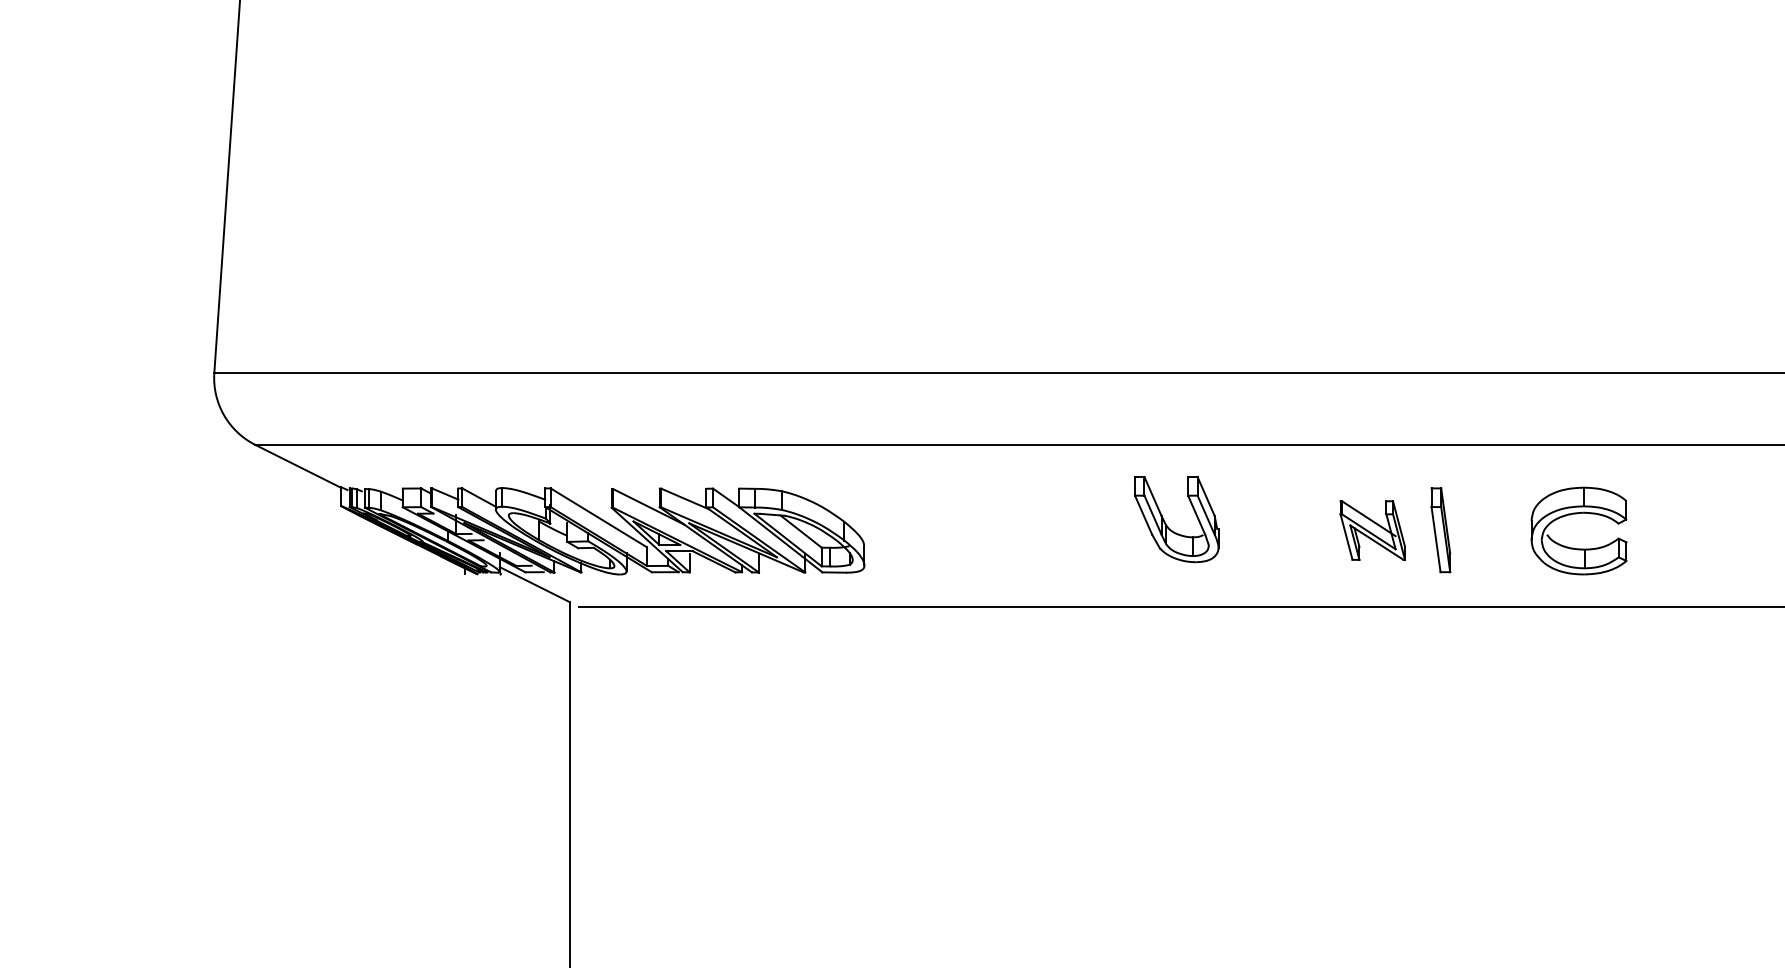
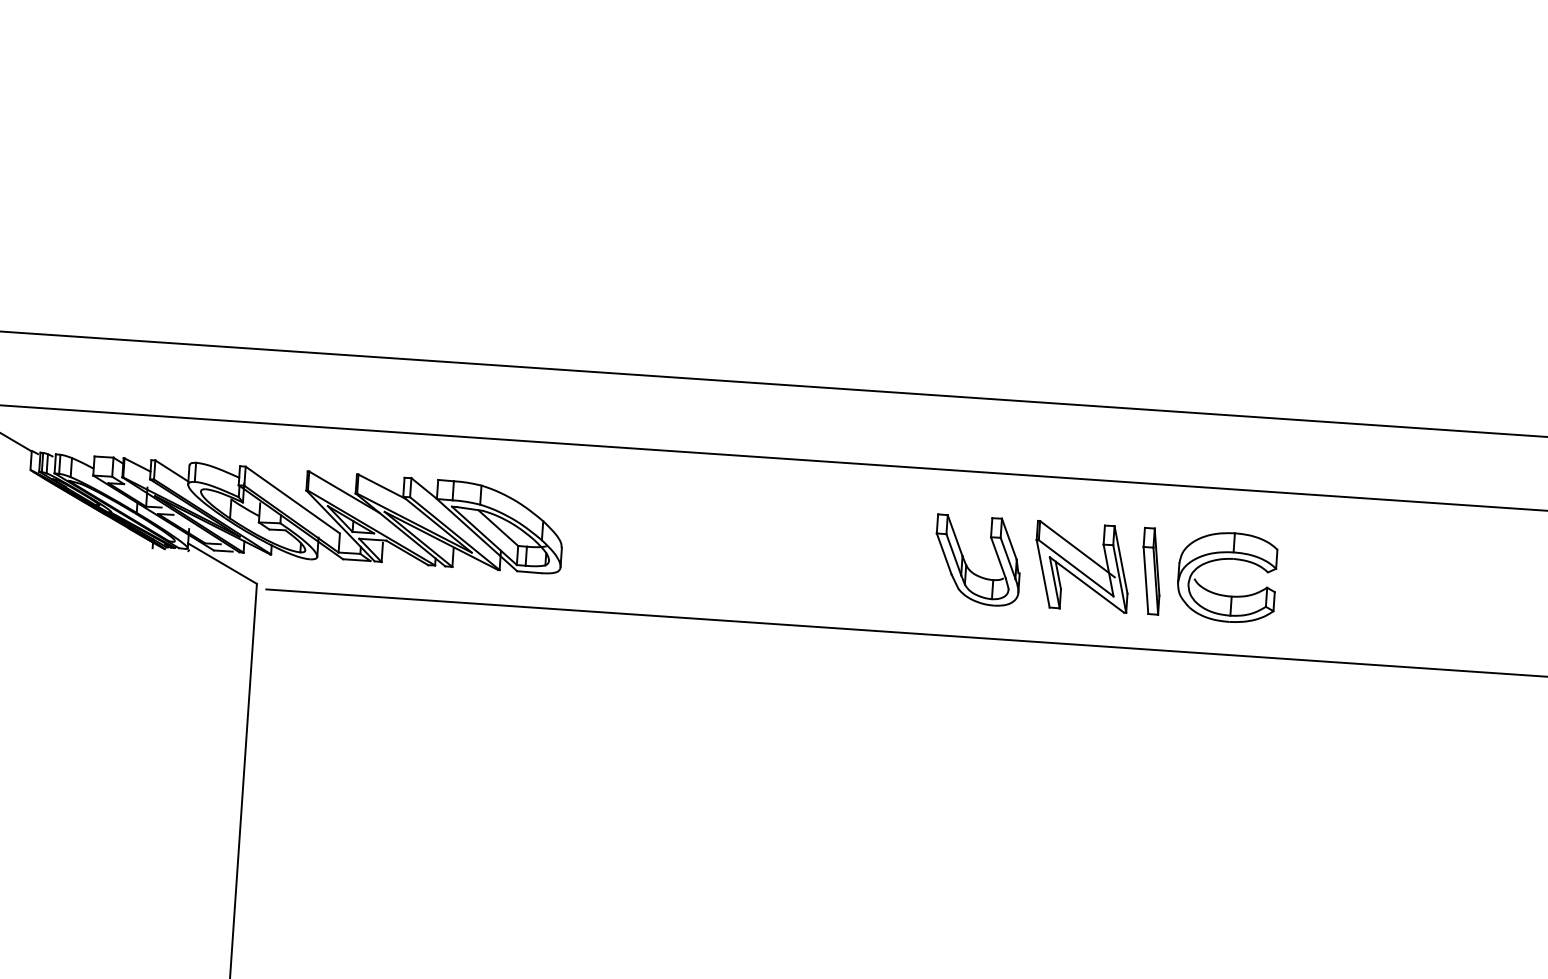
part: (1577, 514) -> (1226, 560), moved
part: (1168, 526) -> (968, 567), moved
part: (1372, 530) -> (1081, 566), size x1.43

